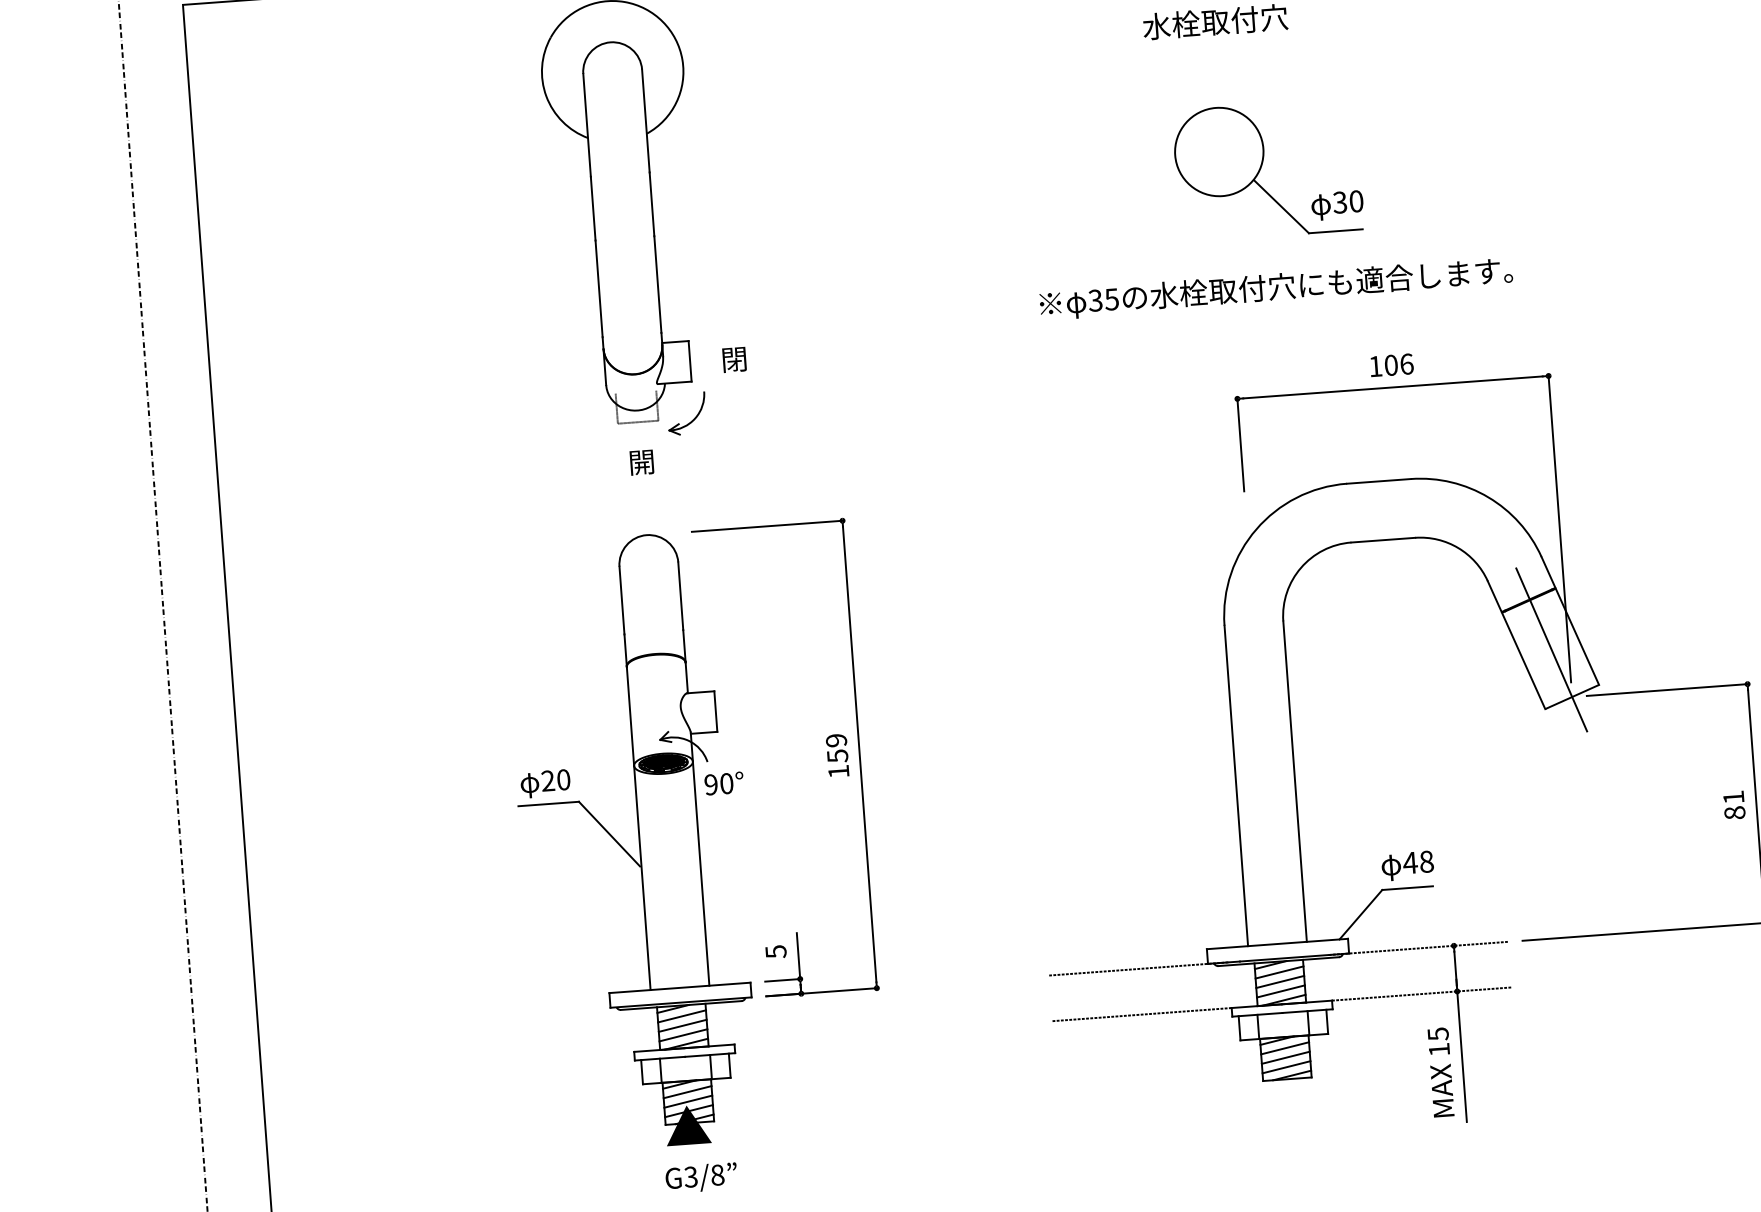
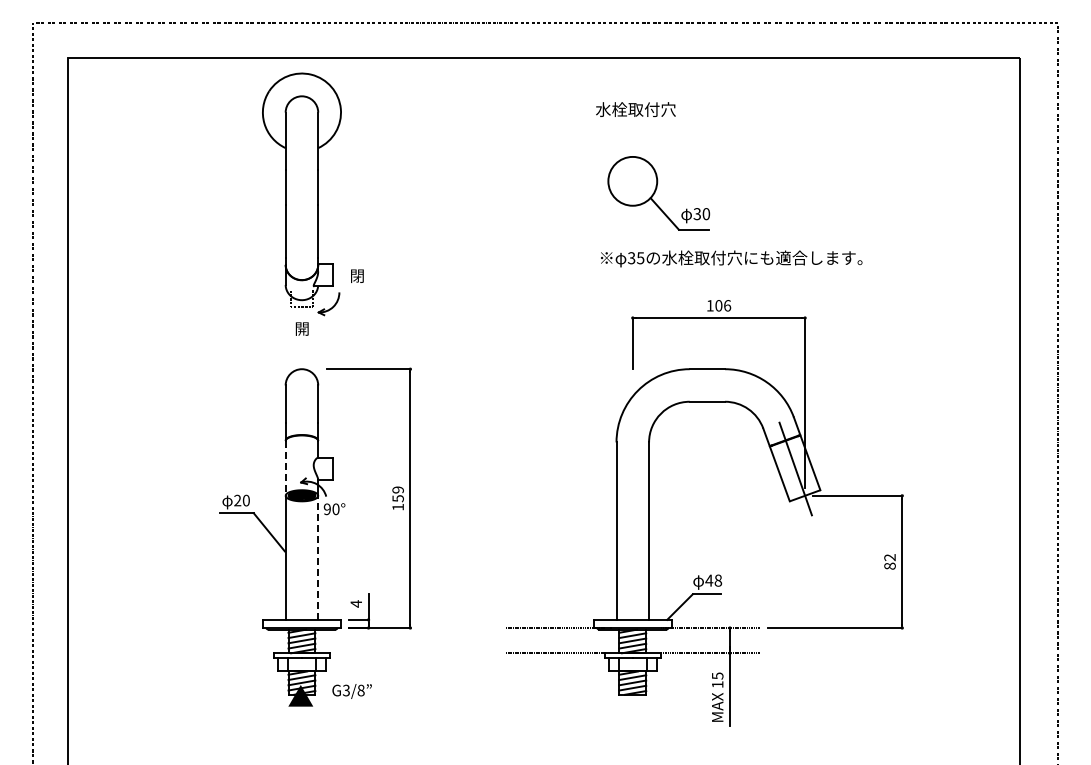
text: (1275, 287) -> (731, 258), moved
line: (630, 716) -> (285, 468), solid -> dashed
text: (1732, 797) -> (889, 557), 81 -> 82
line: (701, 873) -> (318, 557), solid -> dashed
text: (776, 951) -> (356, 603), 5 -> 4
text: (700, 1178) -> (351, 691), moved

